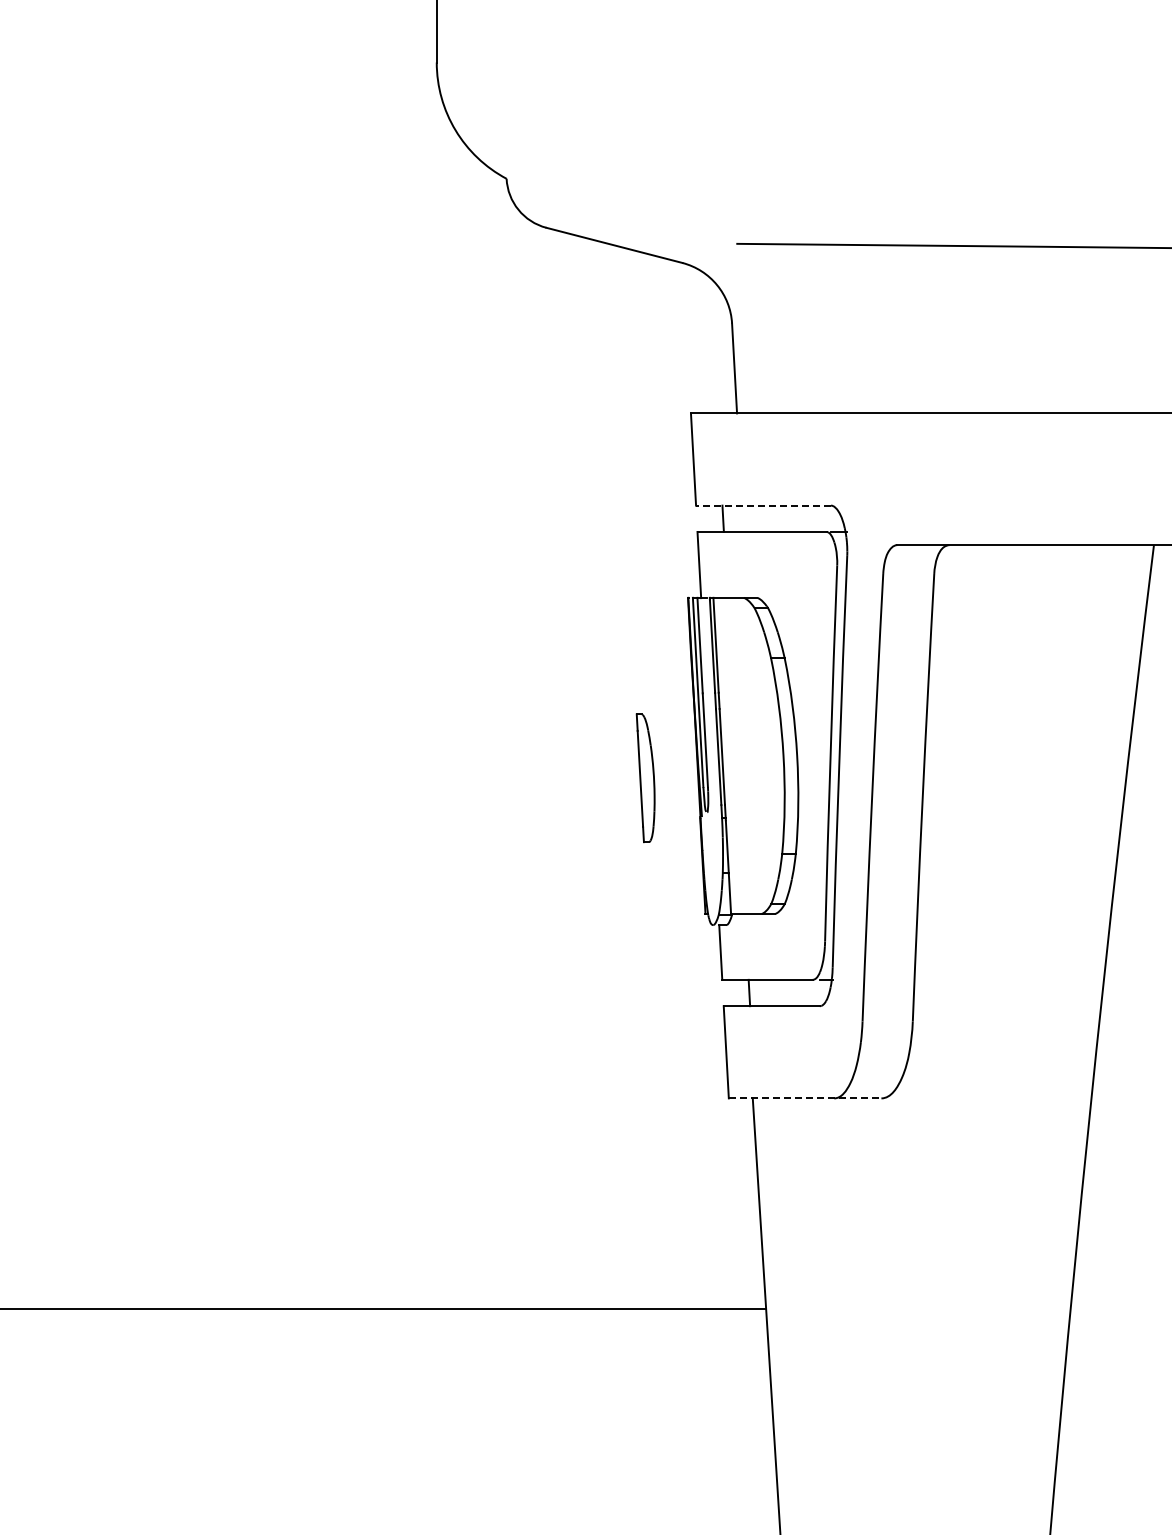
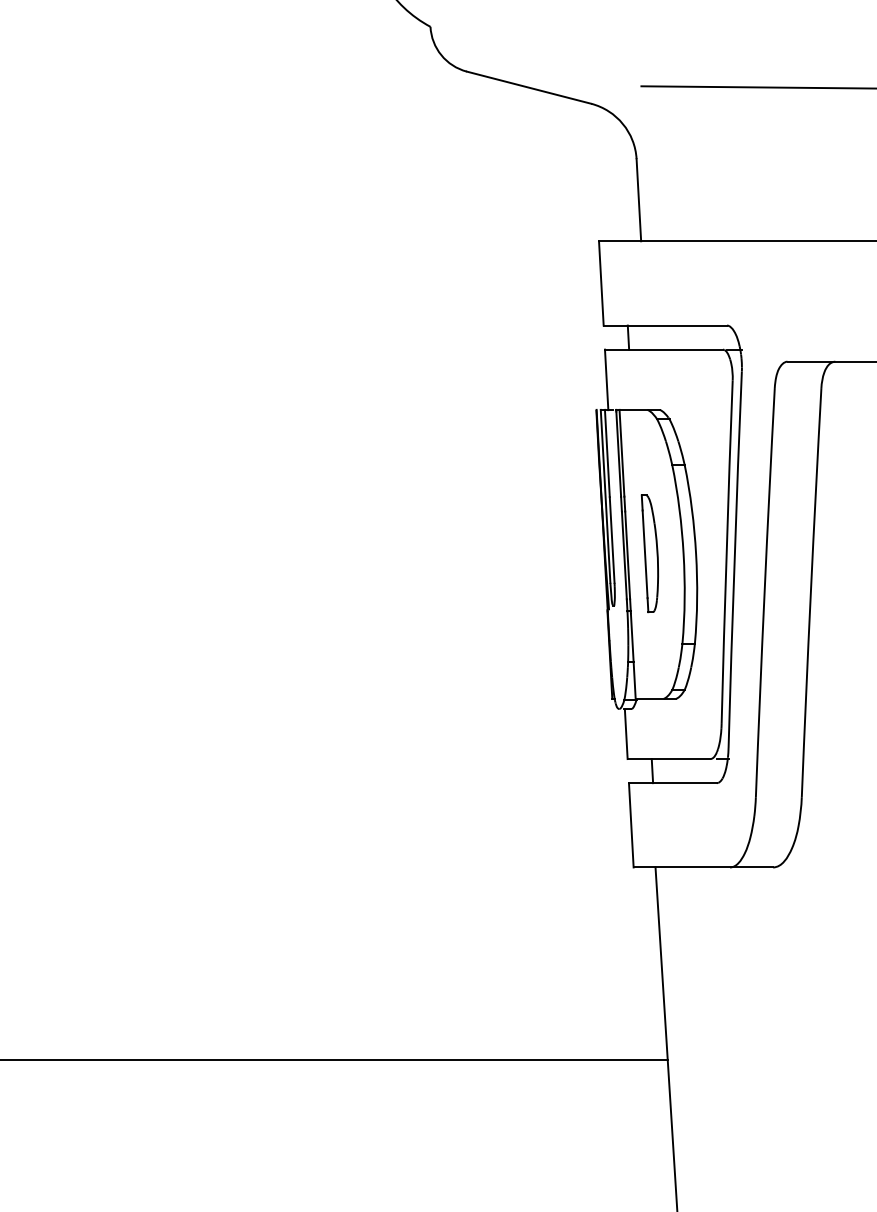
line: (763, 505) -> (665, 325), dashed -> solid
part: (645, 778) -> (649, 553), moved
line: (805, 1098) -> (703, 867), dashed -> solid

